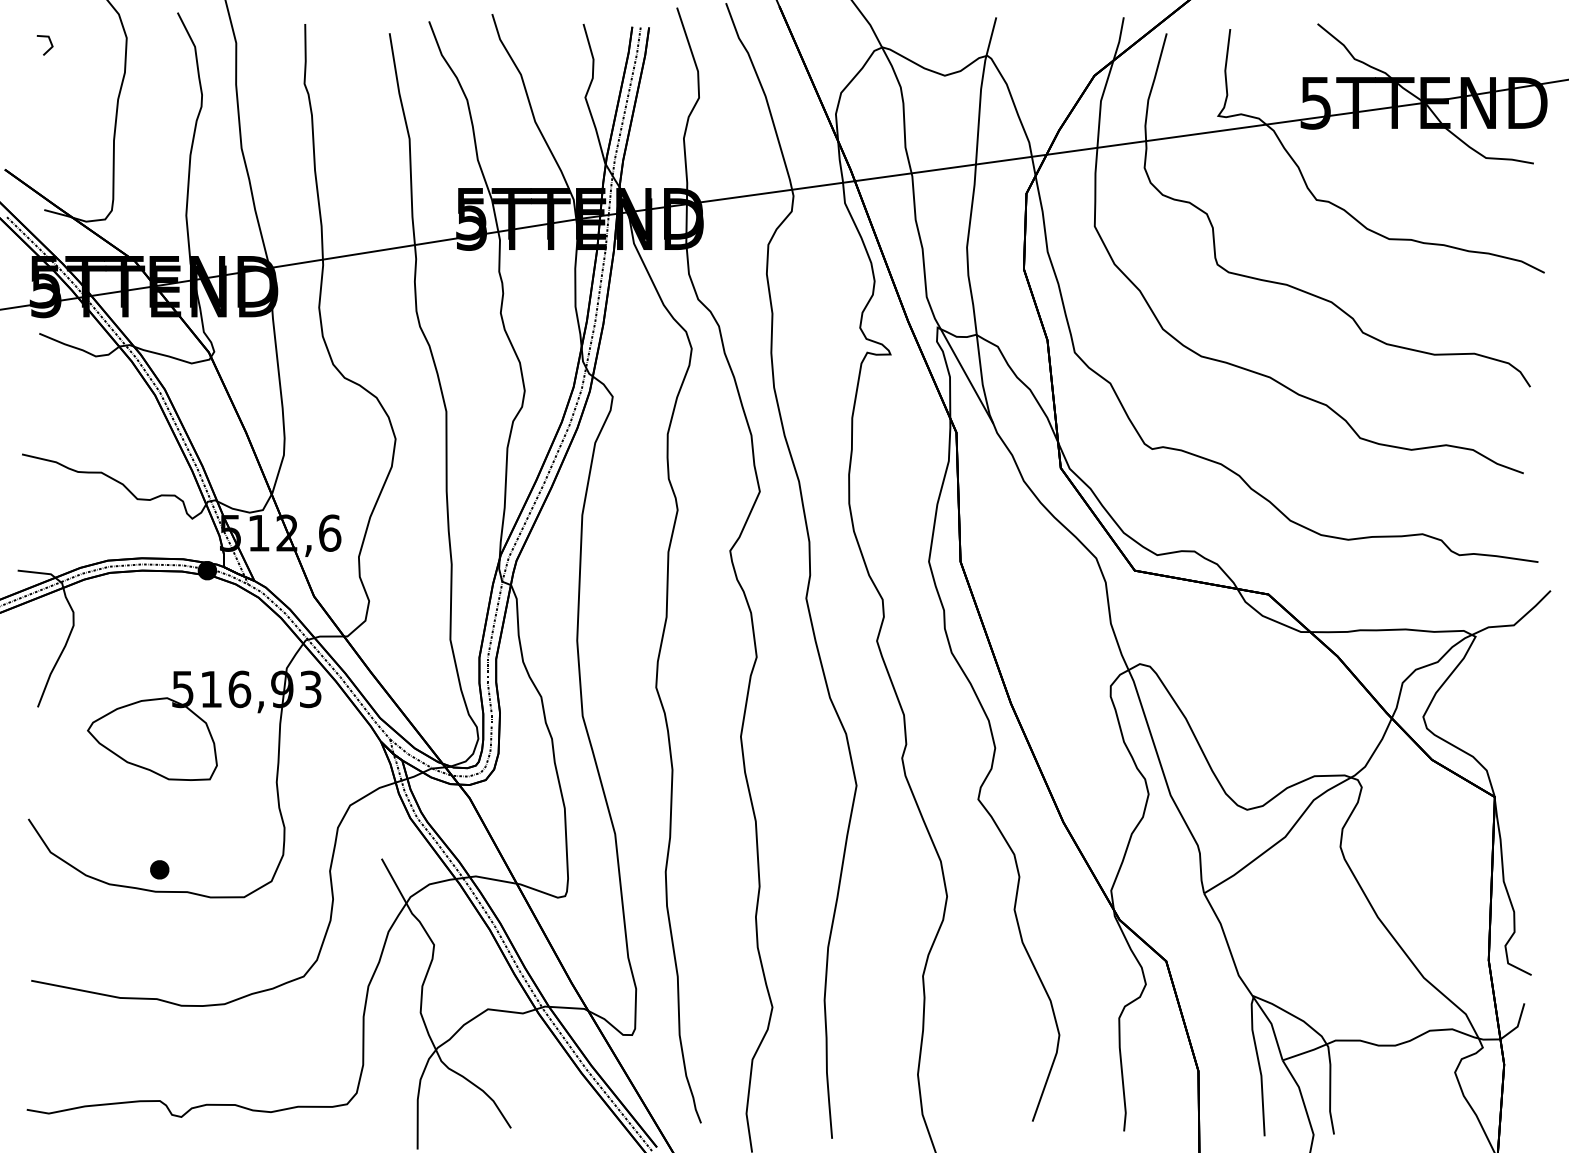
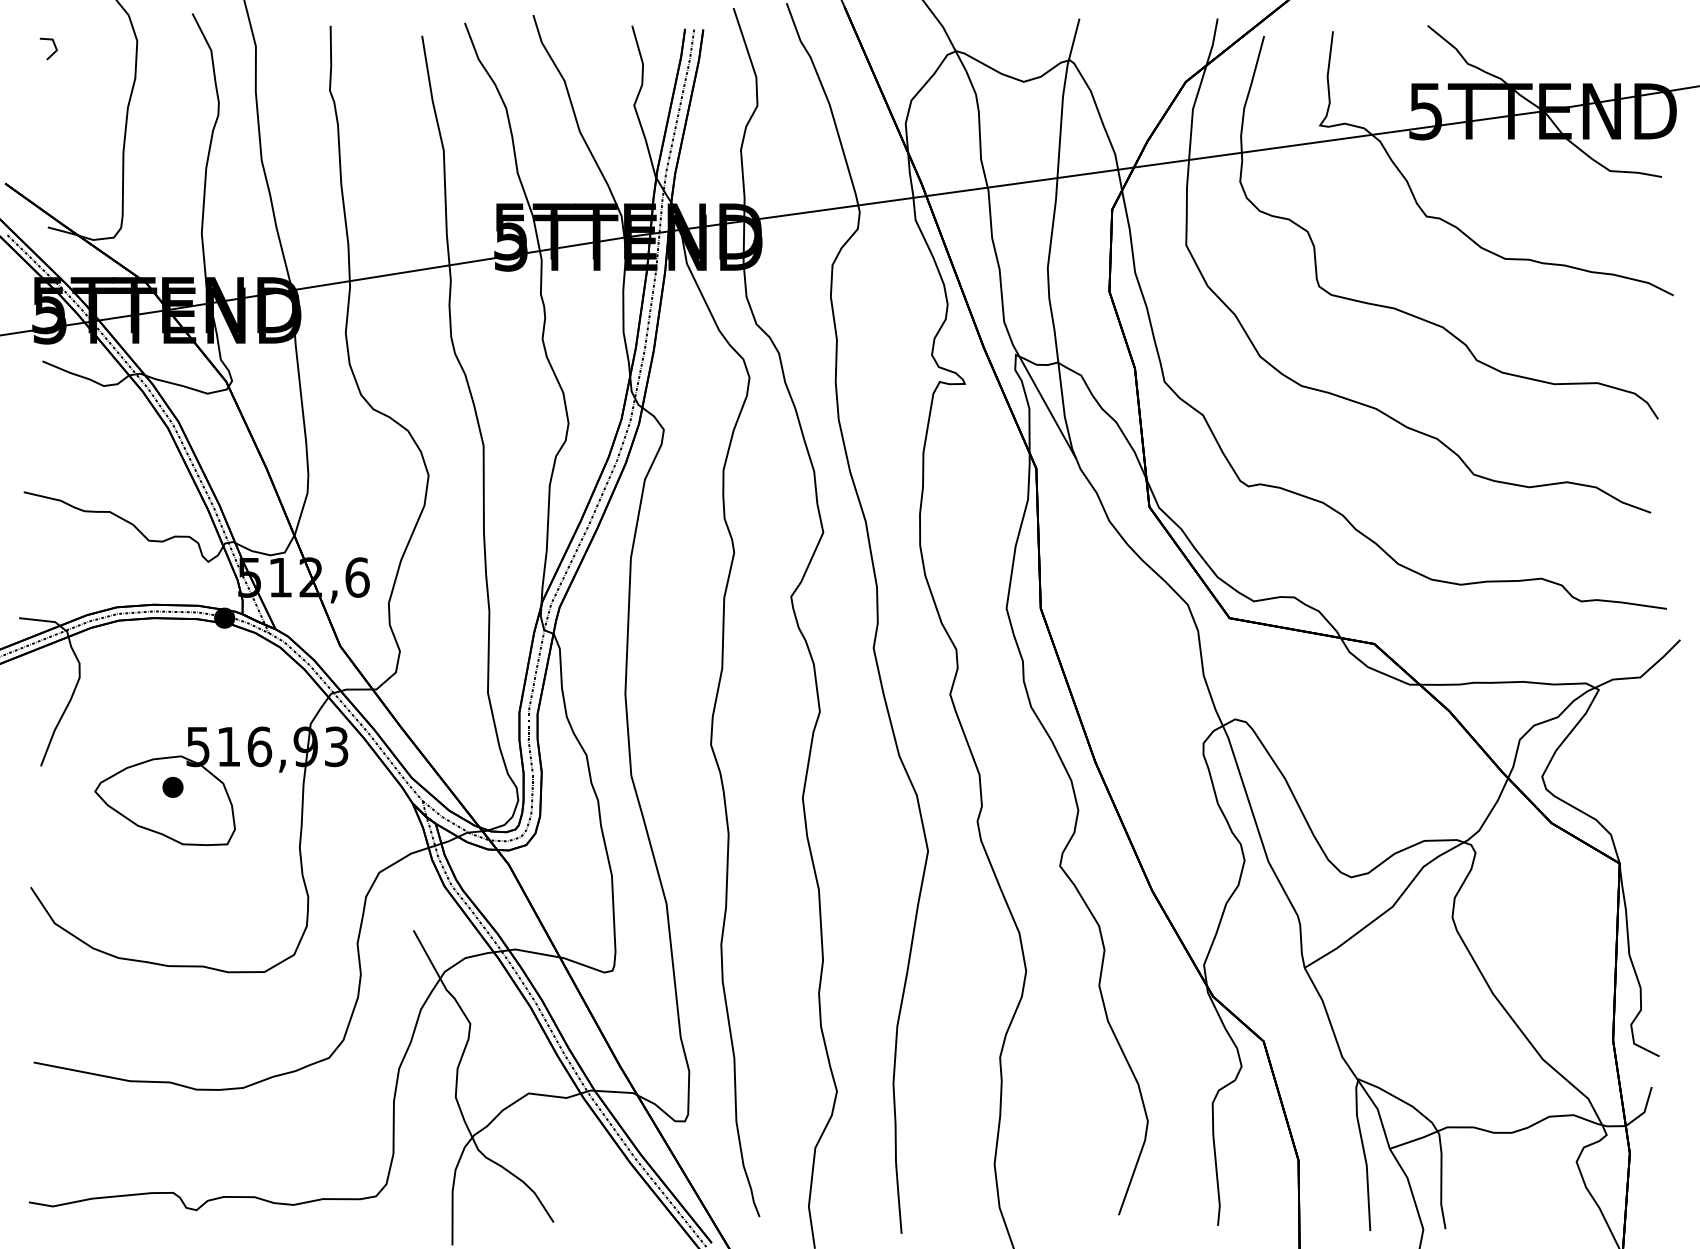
part: (159, 869) -> (172, 787), moved

